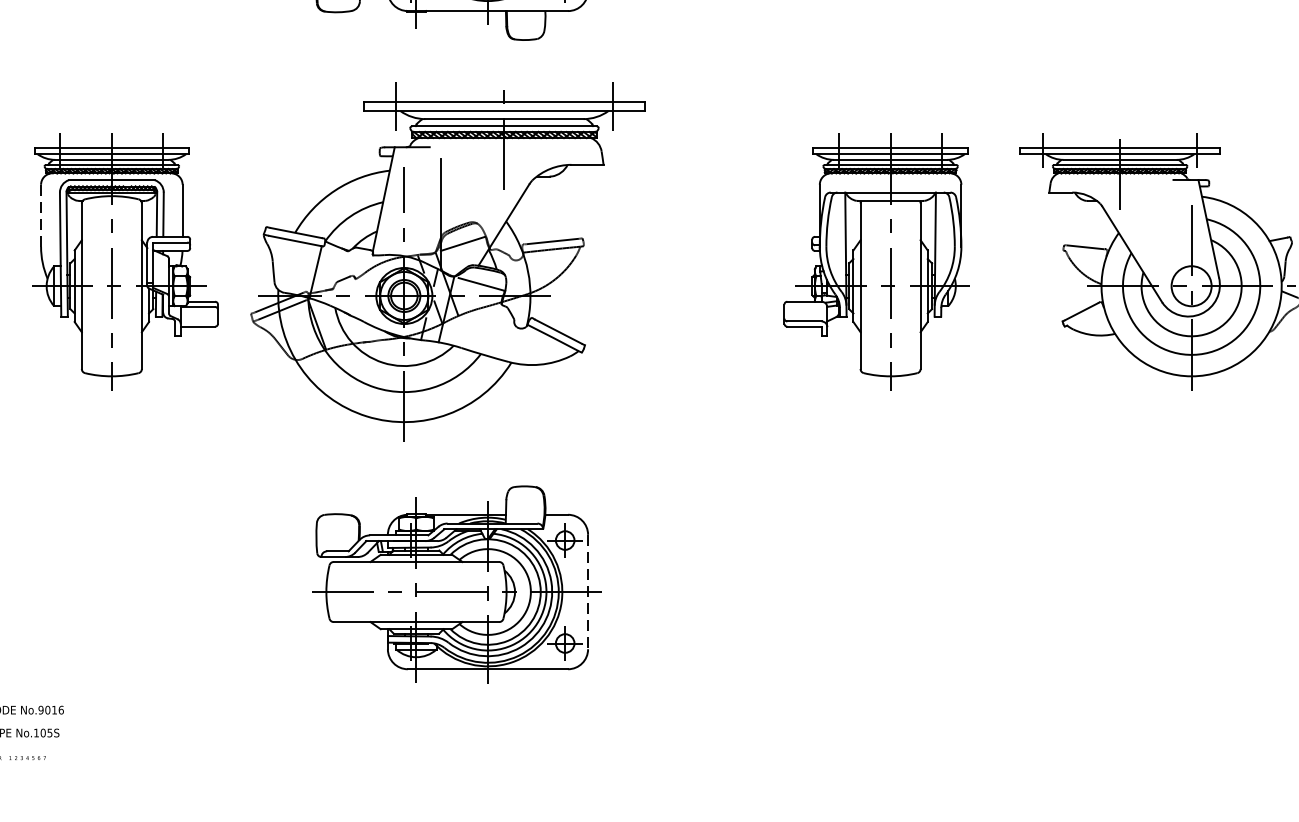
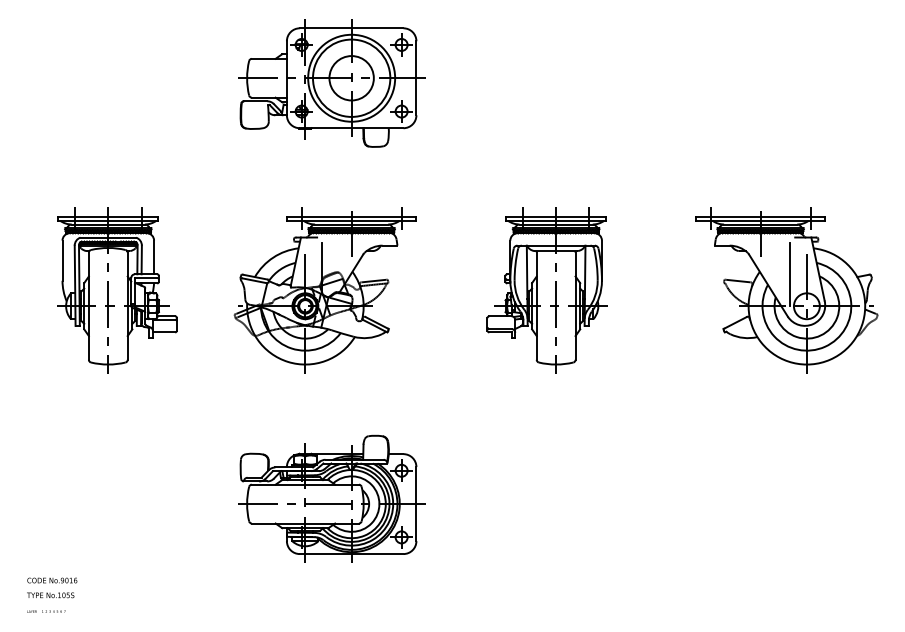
line: (41, 217) -> (62, 261), dashed -> solid
line: (1166, 237) -> (790, 274), added
part: (446, 261) -> (324, 290), size x0.71
part: (875, 261) -> (546, 290), moved
line: (588, 592) -> (416, 504), dashed -> solid

